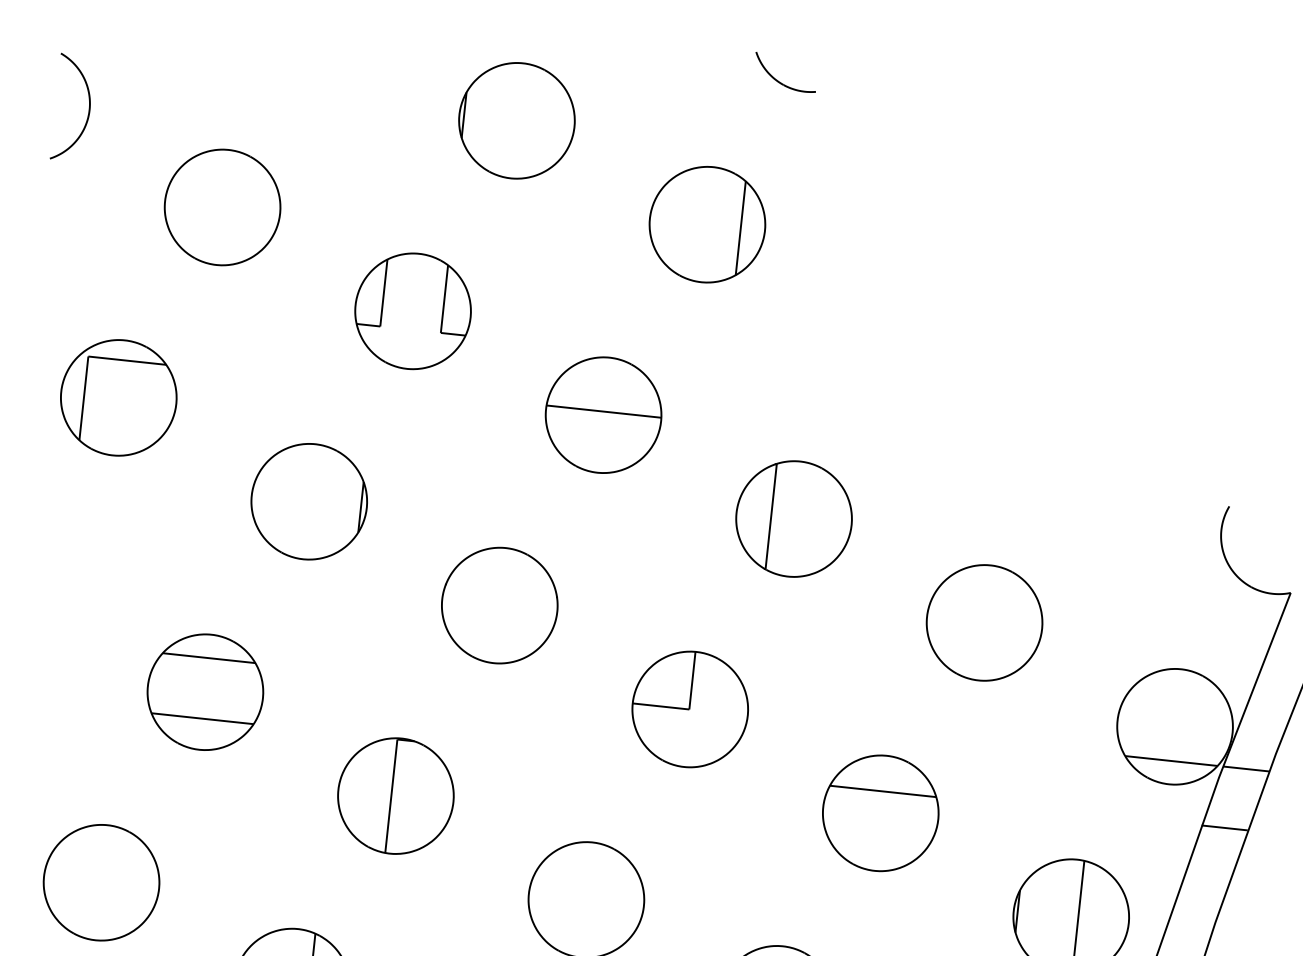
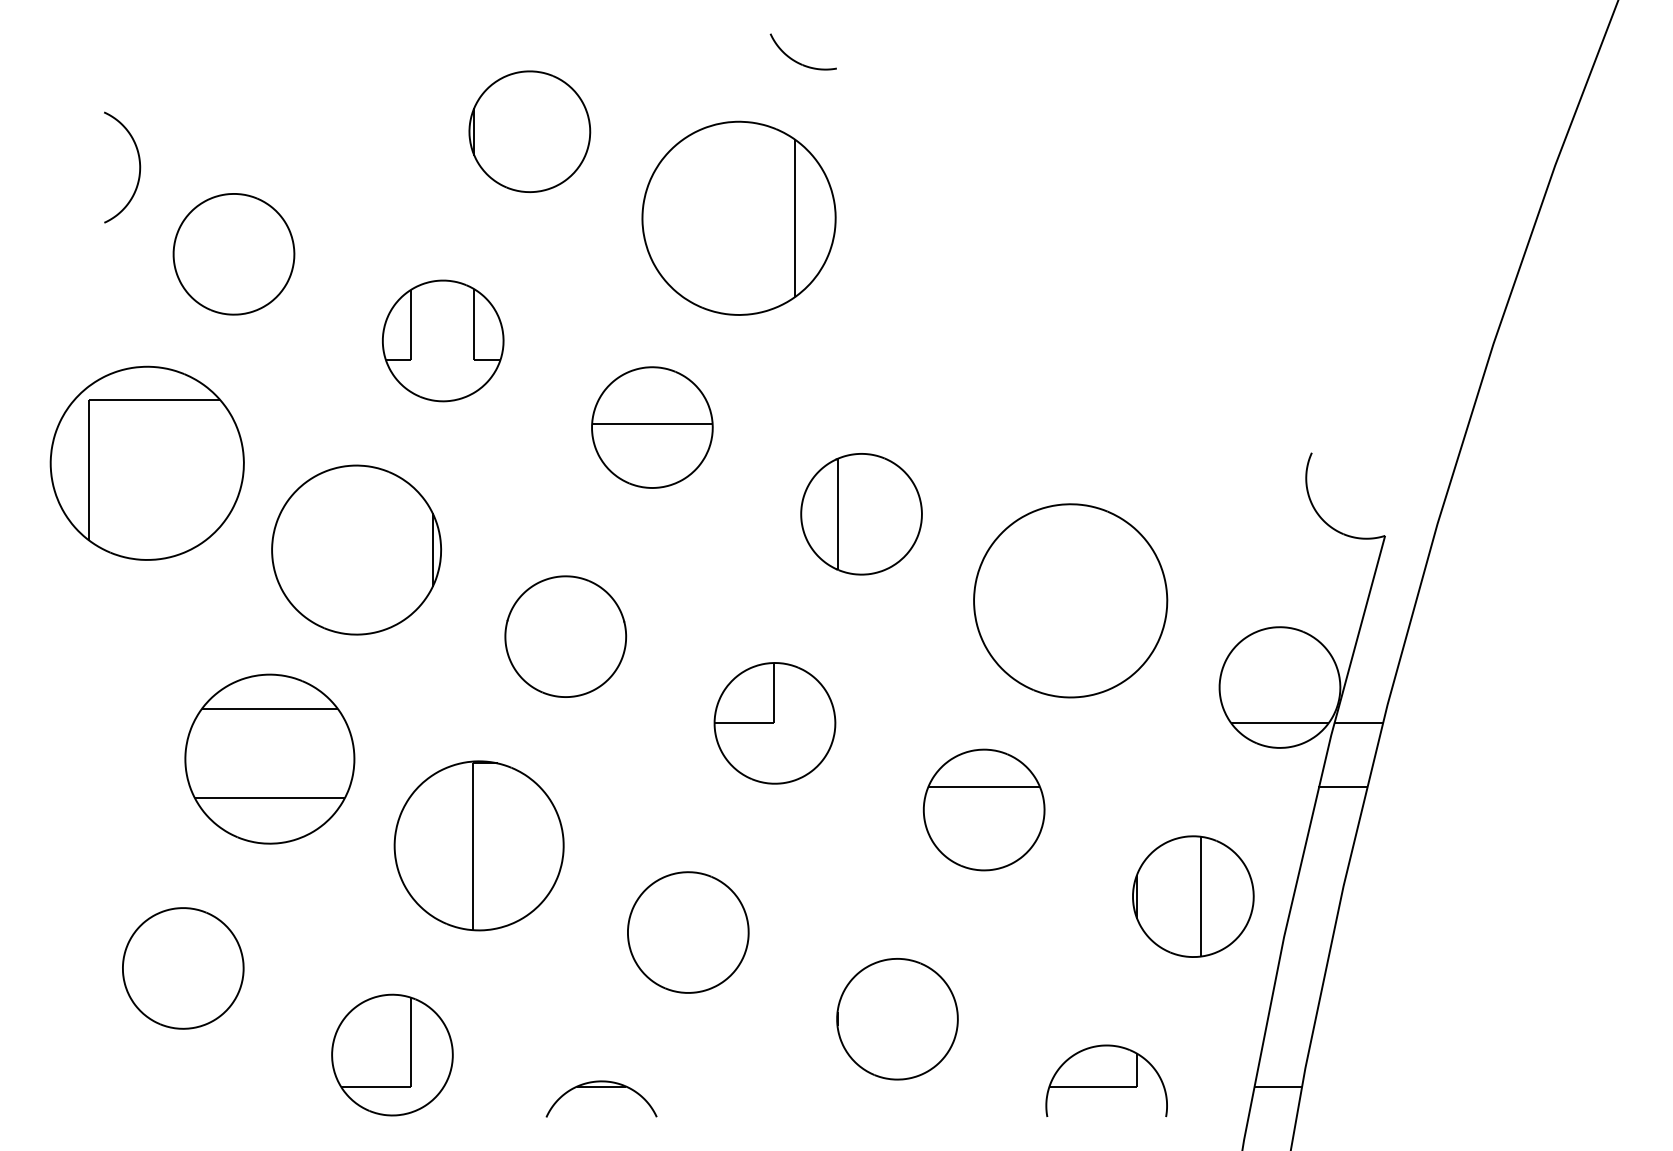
curve: (89, 109) -> (139, 167), moved
part: (706, 224) -> (738, 218), size x1.6
part: (118, 397) -> (147, 463), size x1.6
part: (309, 501) -> (356, 549), size x1.4
part: (984, 622) -> (1070, 600), size x1.6
part: (204, 692) -> (269, 759), size x1.4
part: (395, 795) -> (478, 845), size x1.4

